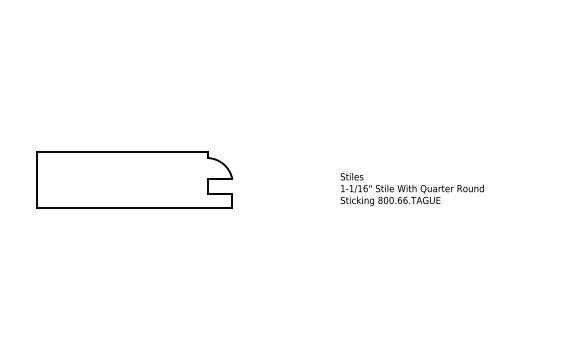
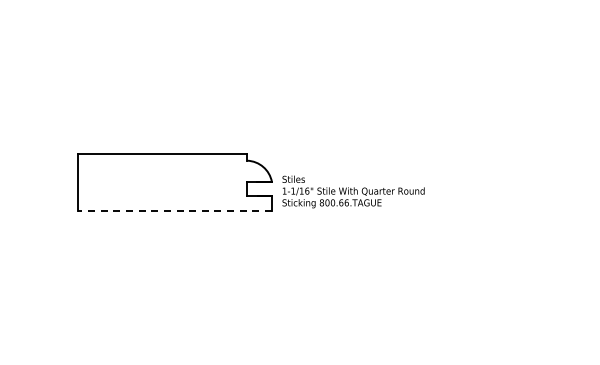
text: (412, 189) -> (353, 191), moved
line: (135, 208) -> (175, 210), solid -> dashed

